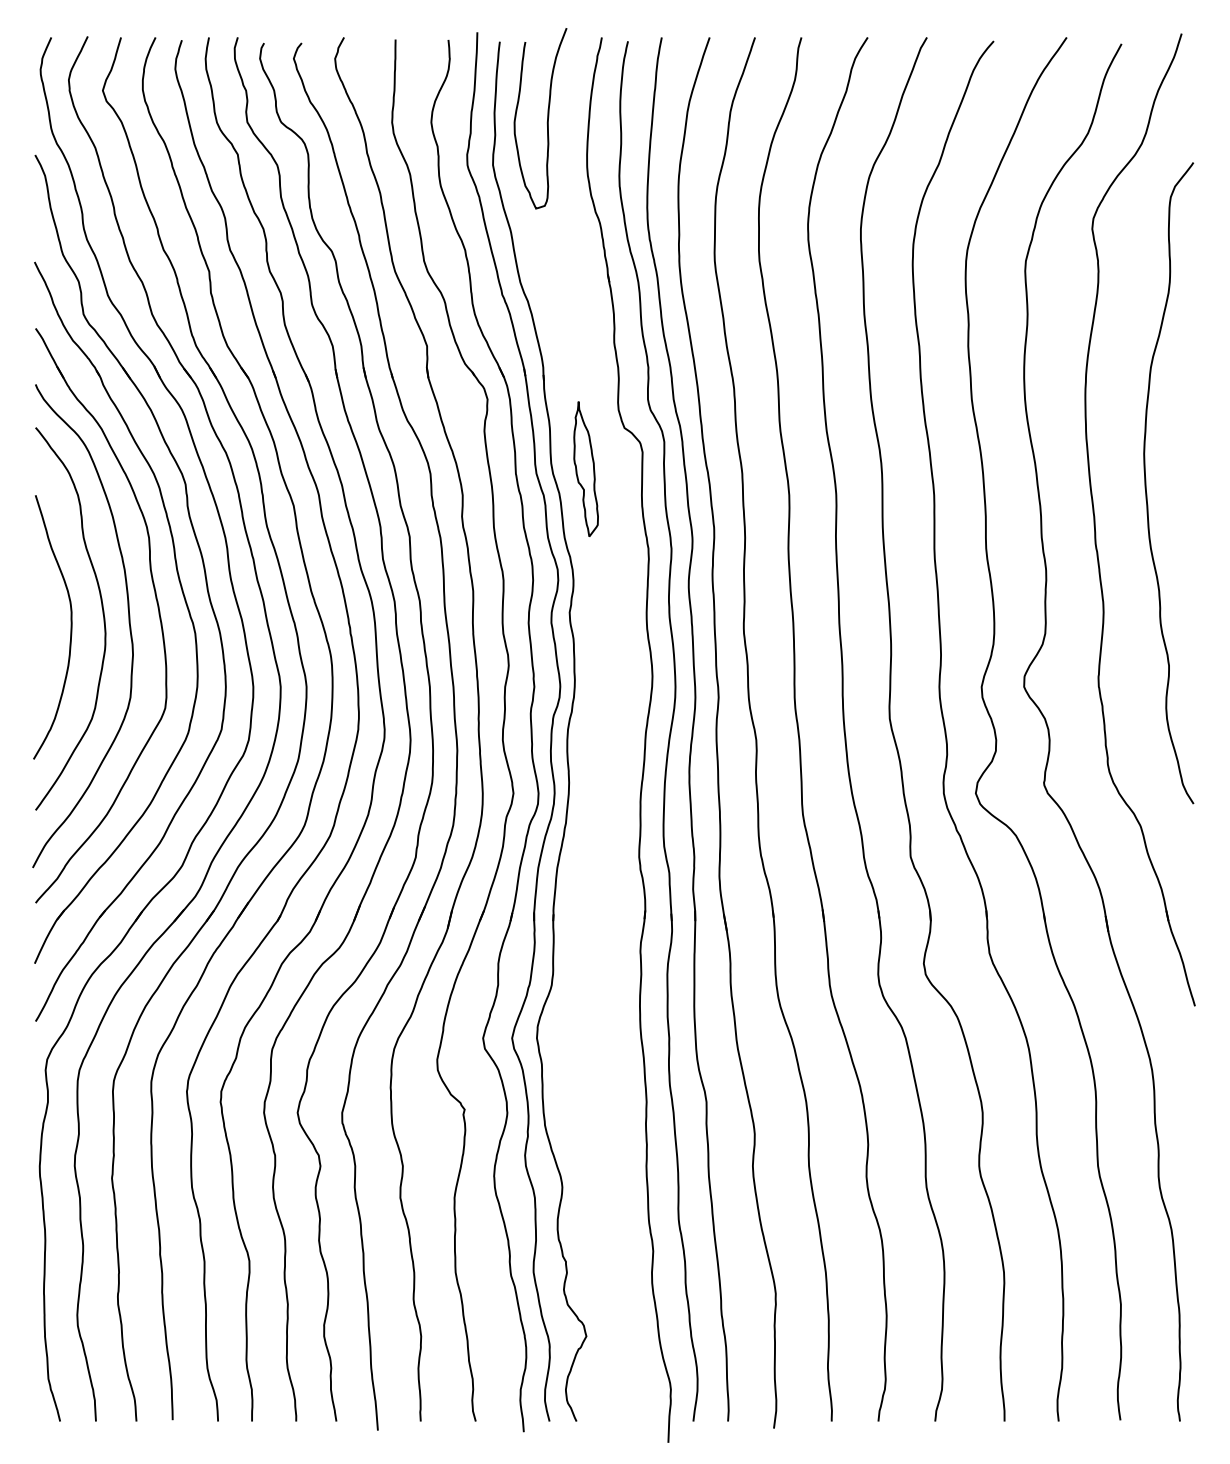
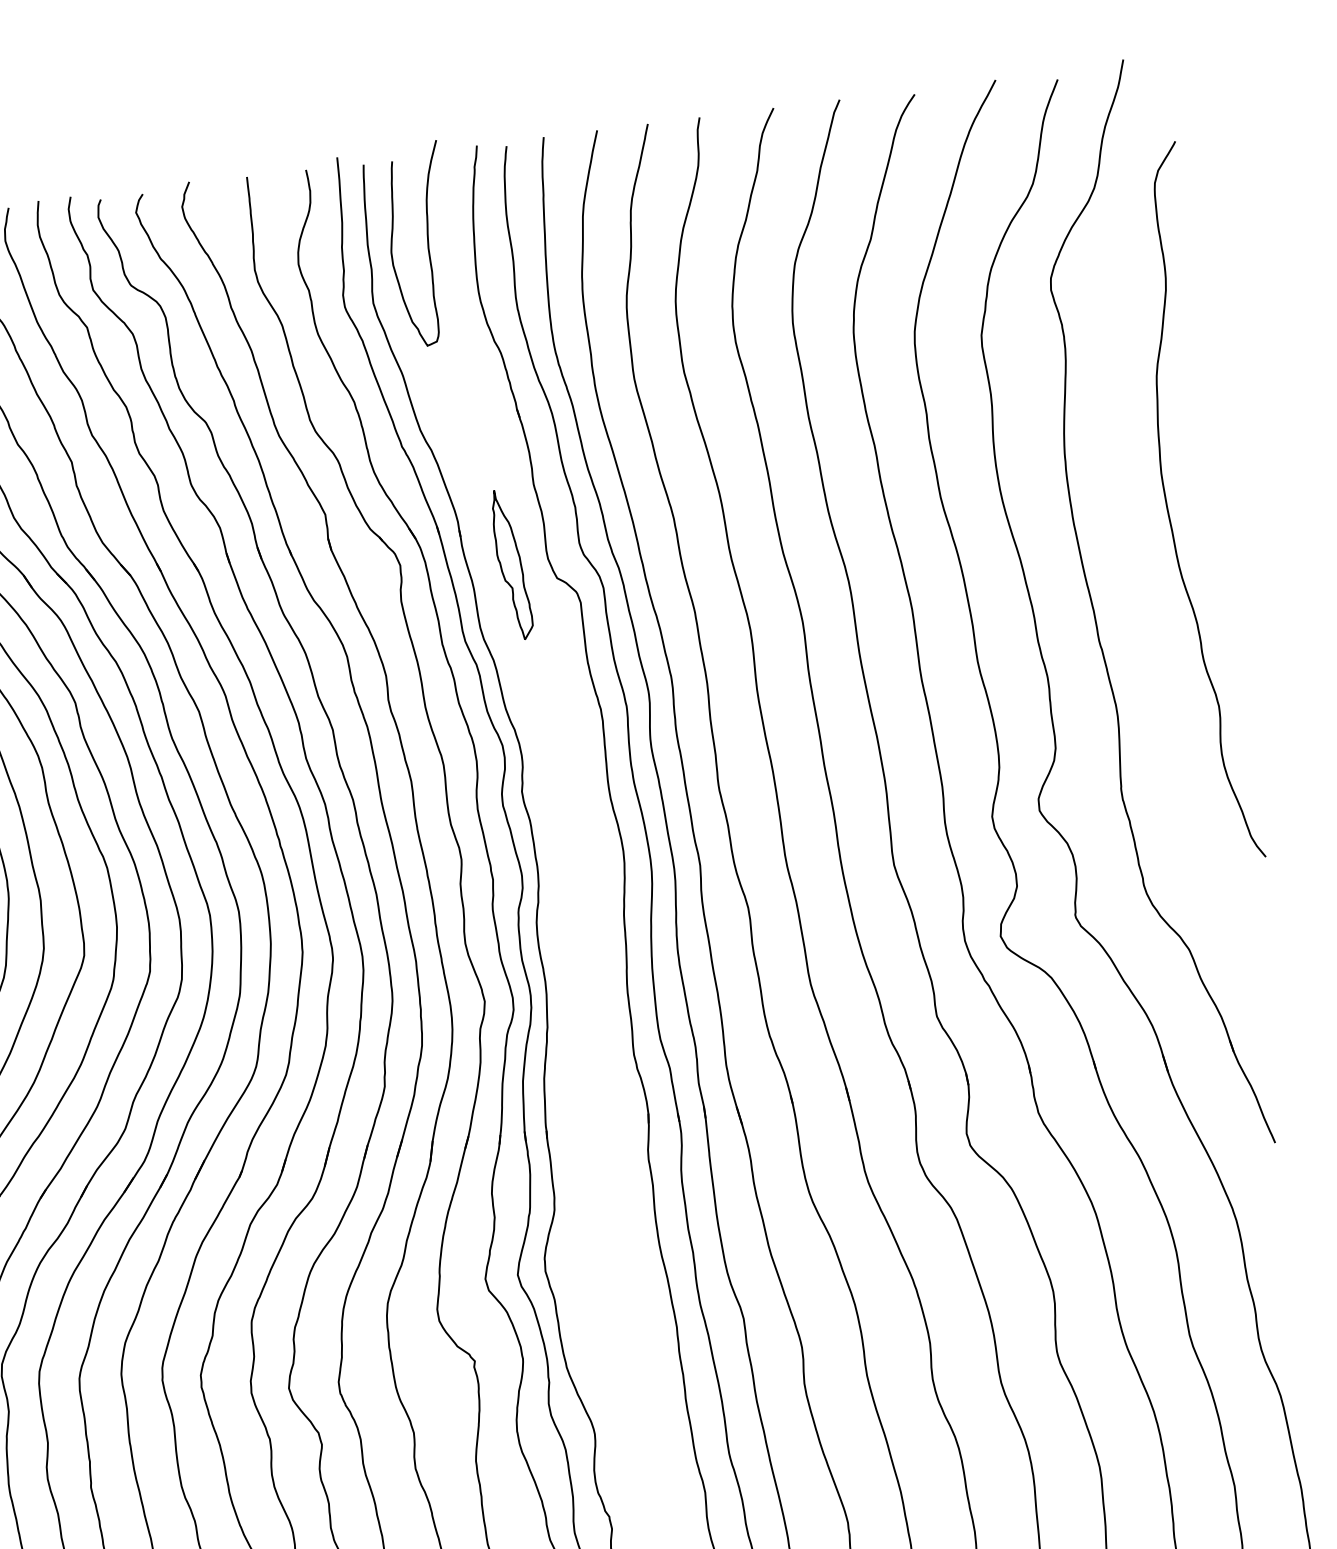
part: (585, 468) -> (511, 564), moved
curve: (1146, 483) -> (1168, 506), moved

